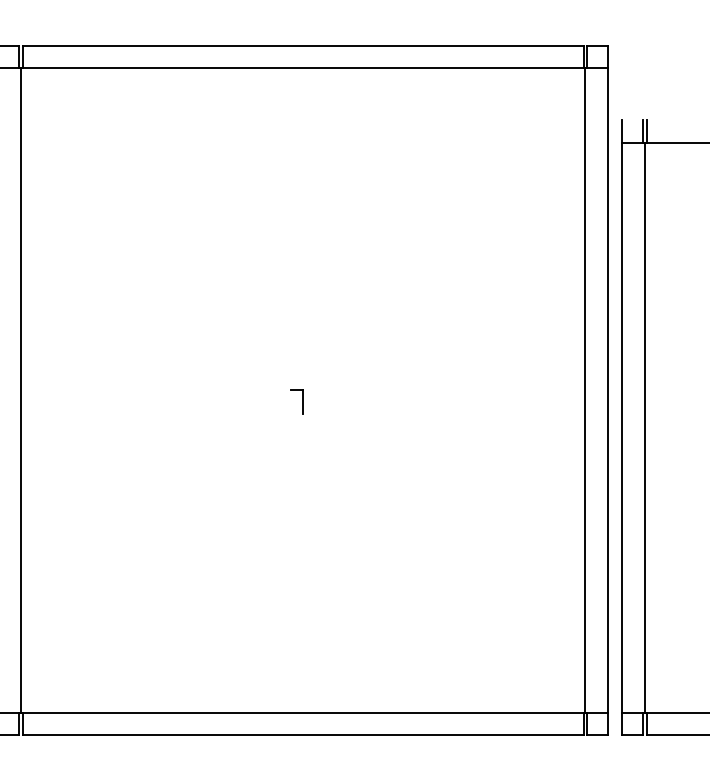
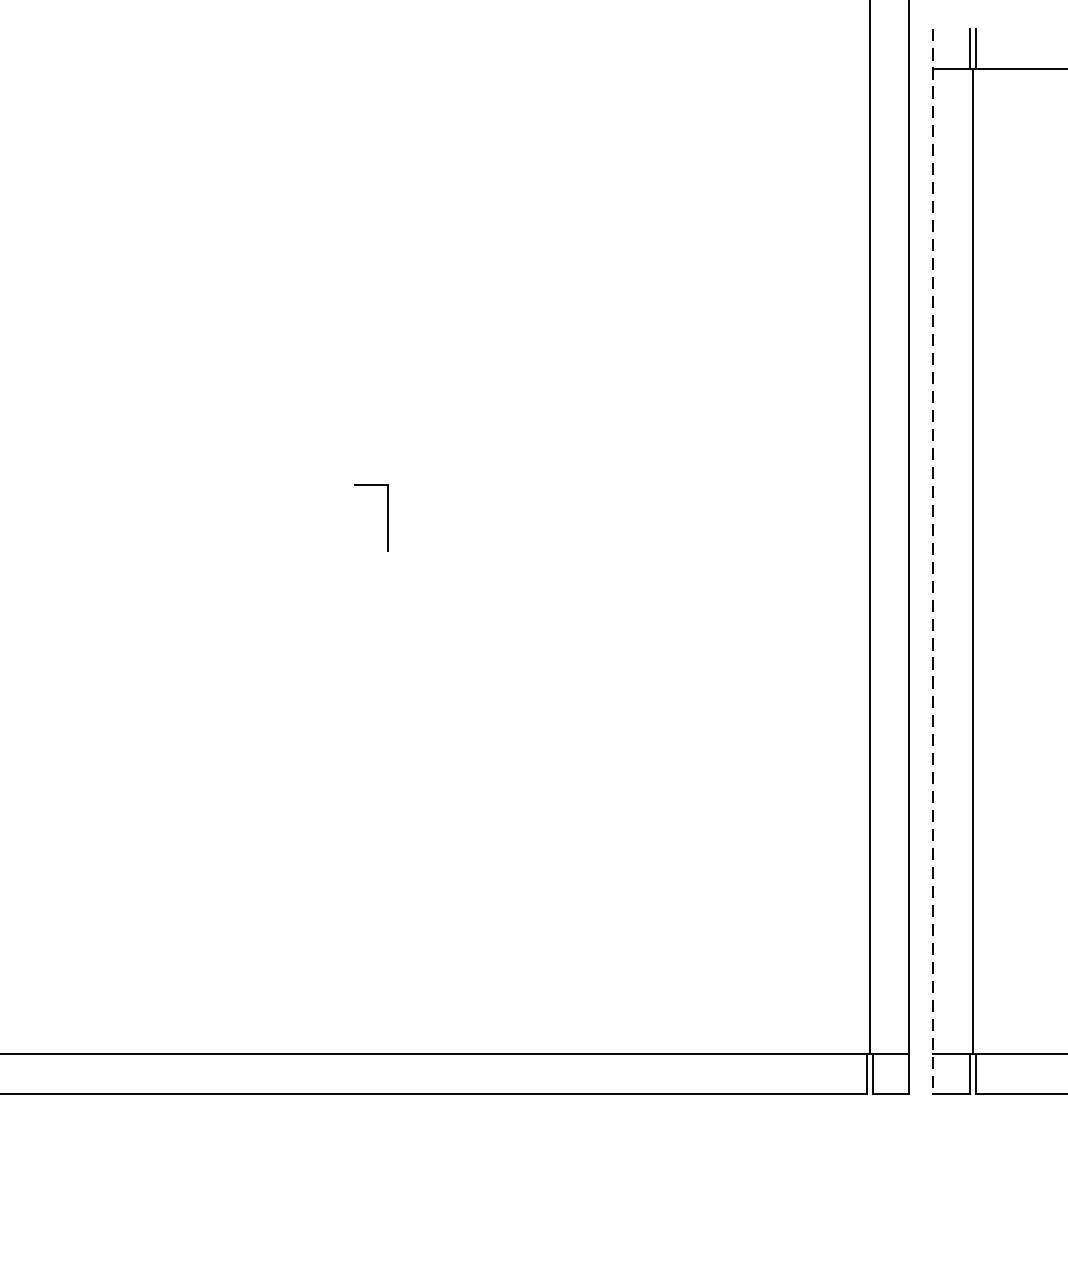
part: (296, 401) -> (370, 516), size x1.6
line: (622, 427) -> (934, 561), solid -> dashed

